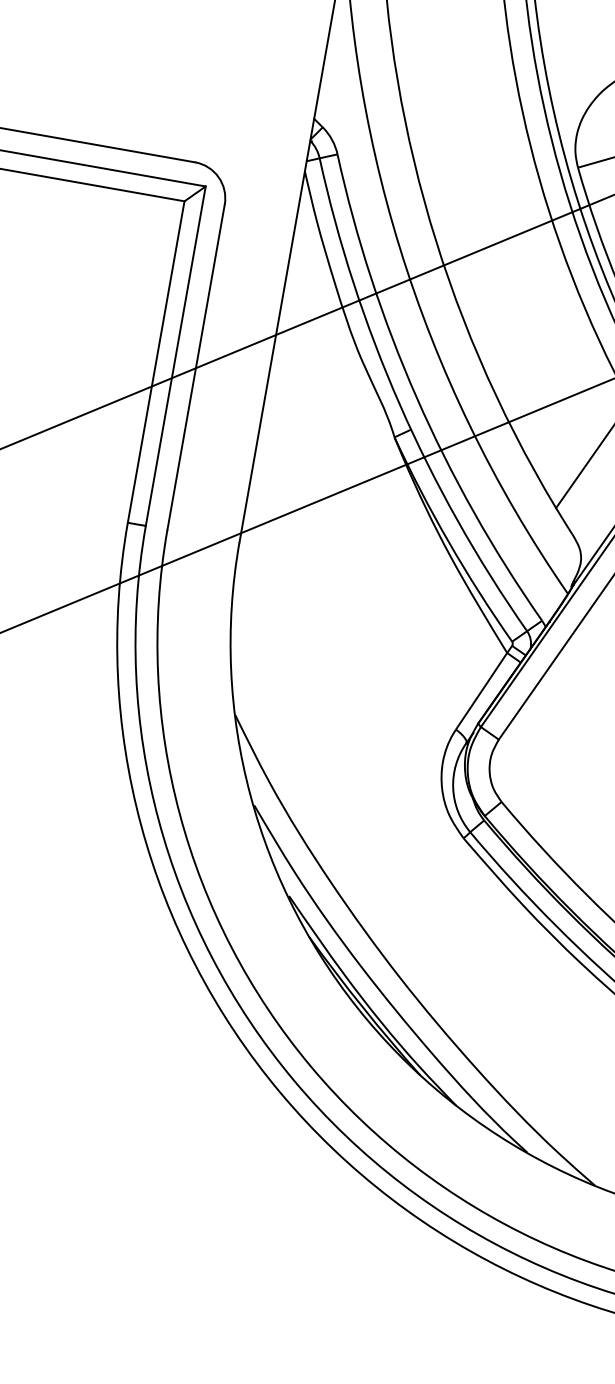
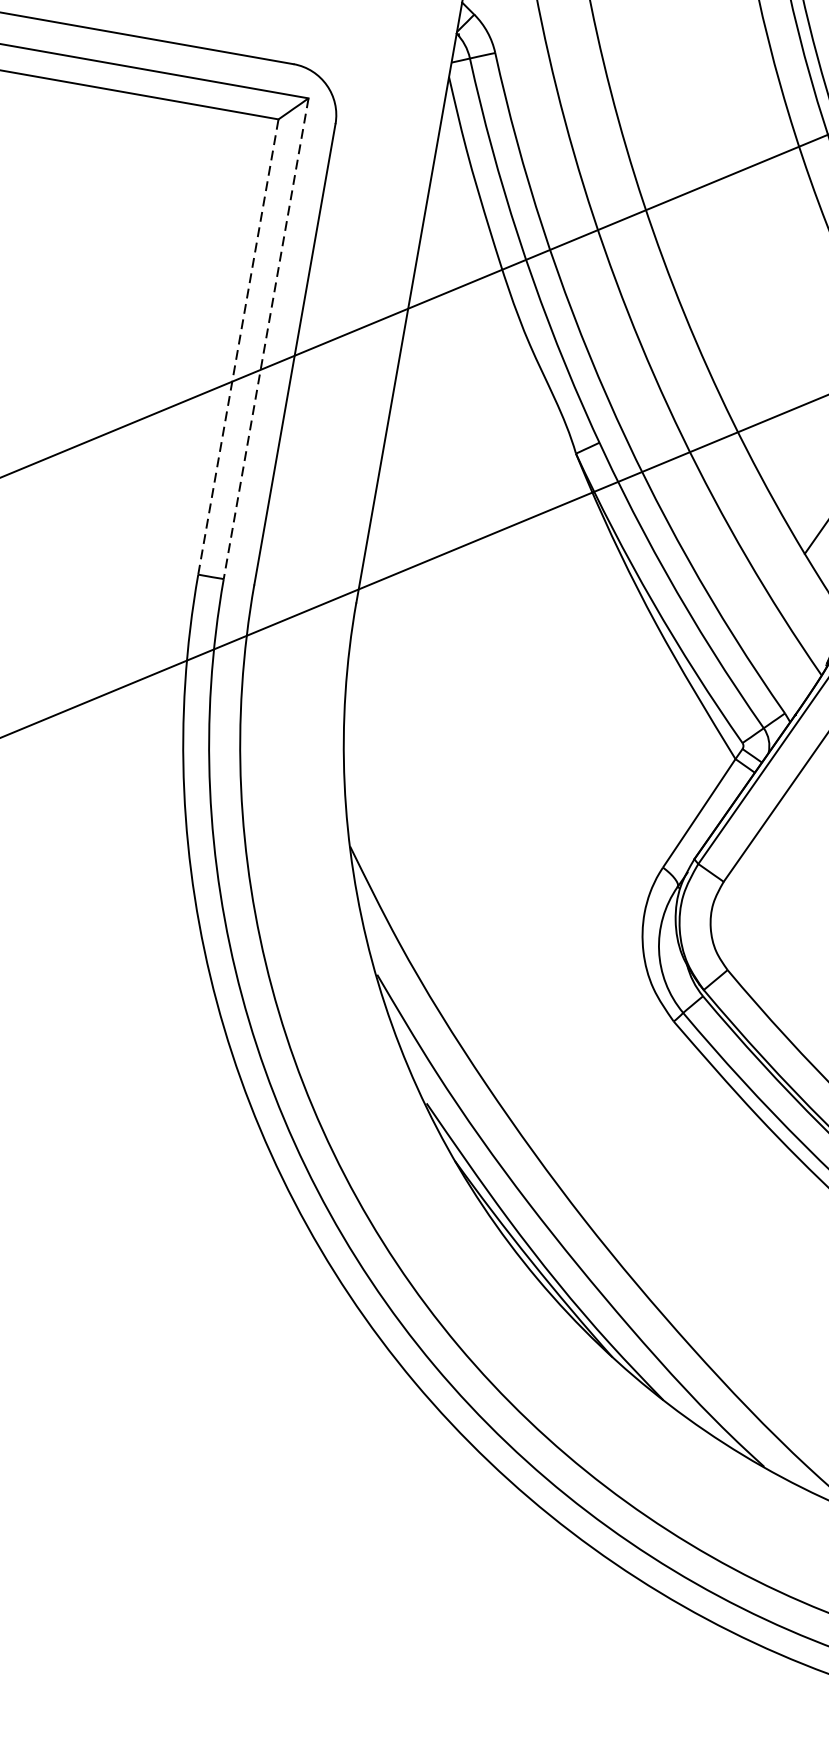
line: (175, 356) -> (265, 339), solid -> dashed
line: (156, 361) -> (238, 346), solid -> dashed

